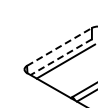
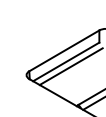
line: (59, 46) -> (64, 50), dashed -> solid
line: (60, 57) -> (65, 62), dashed -> solid

